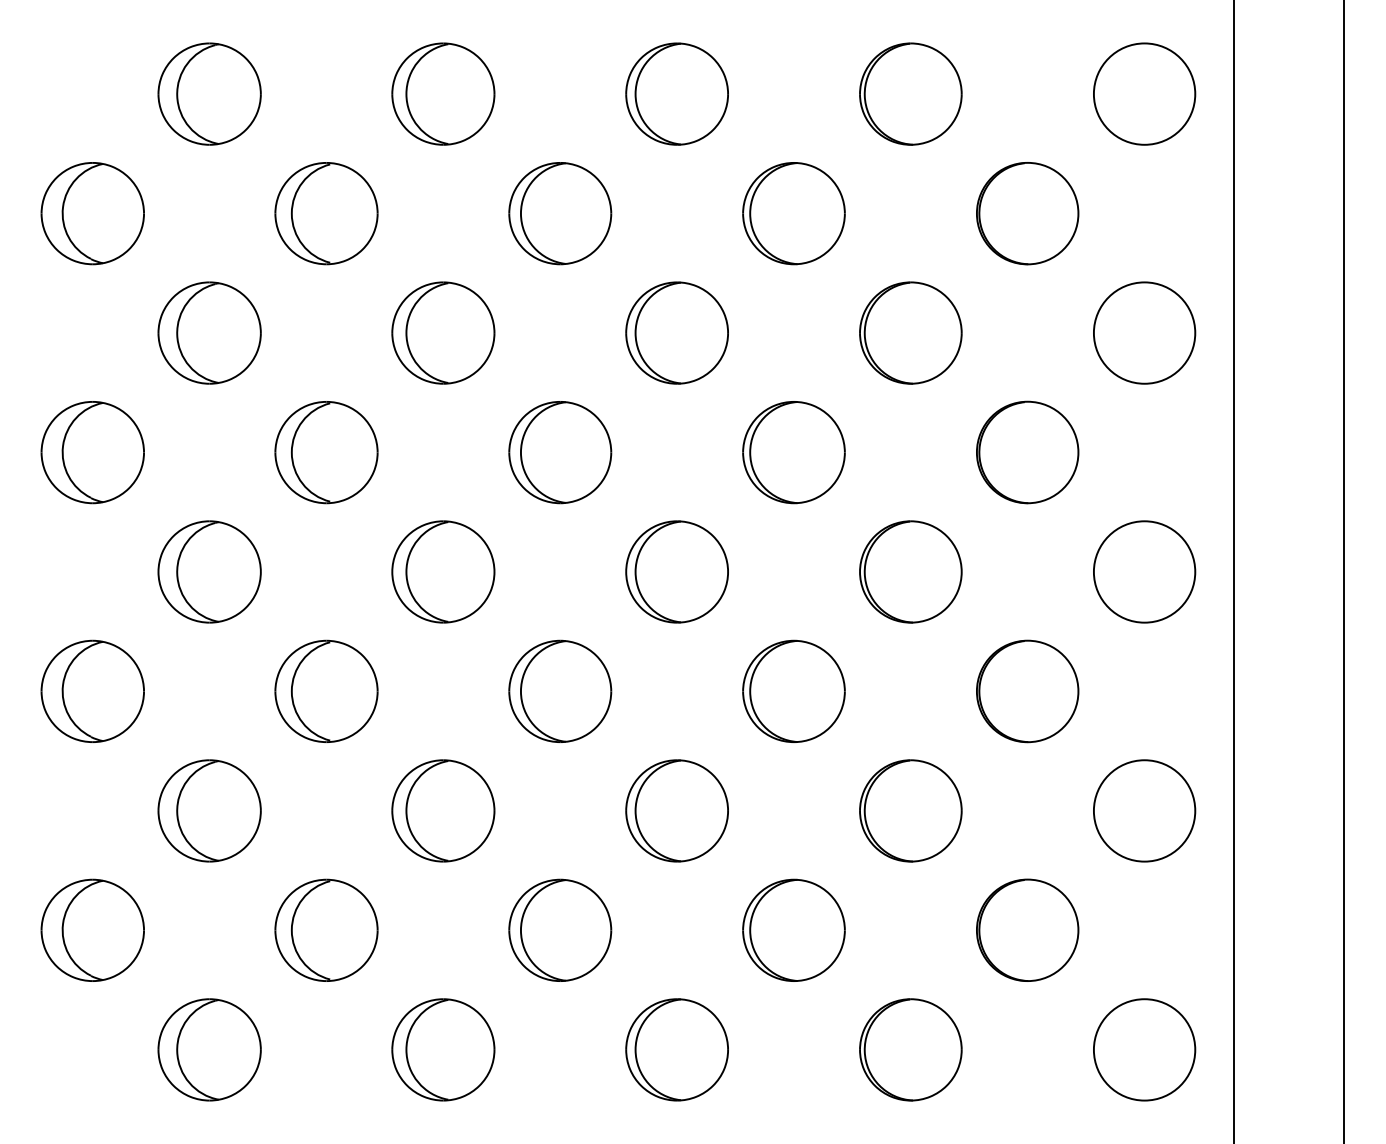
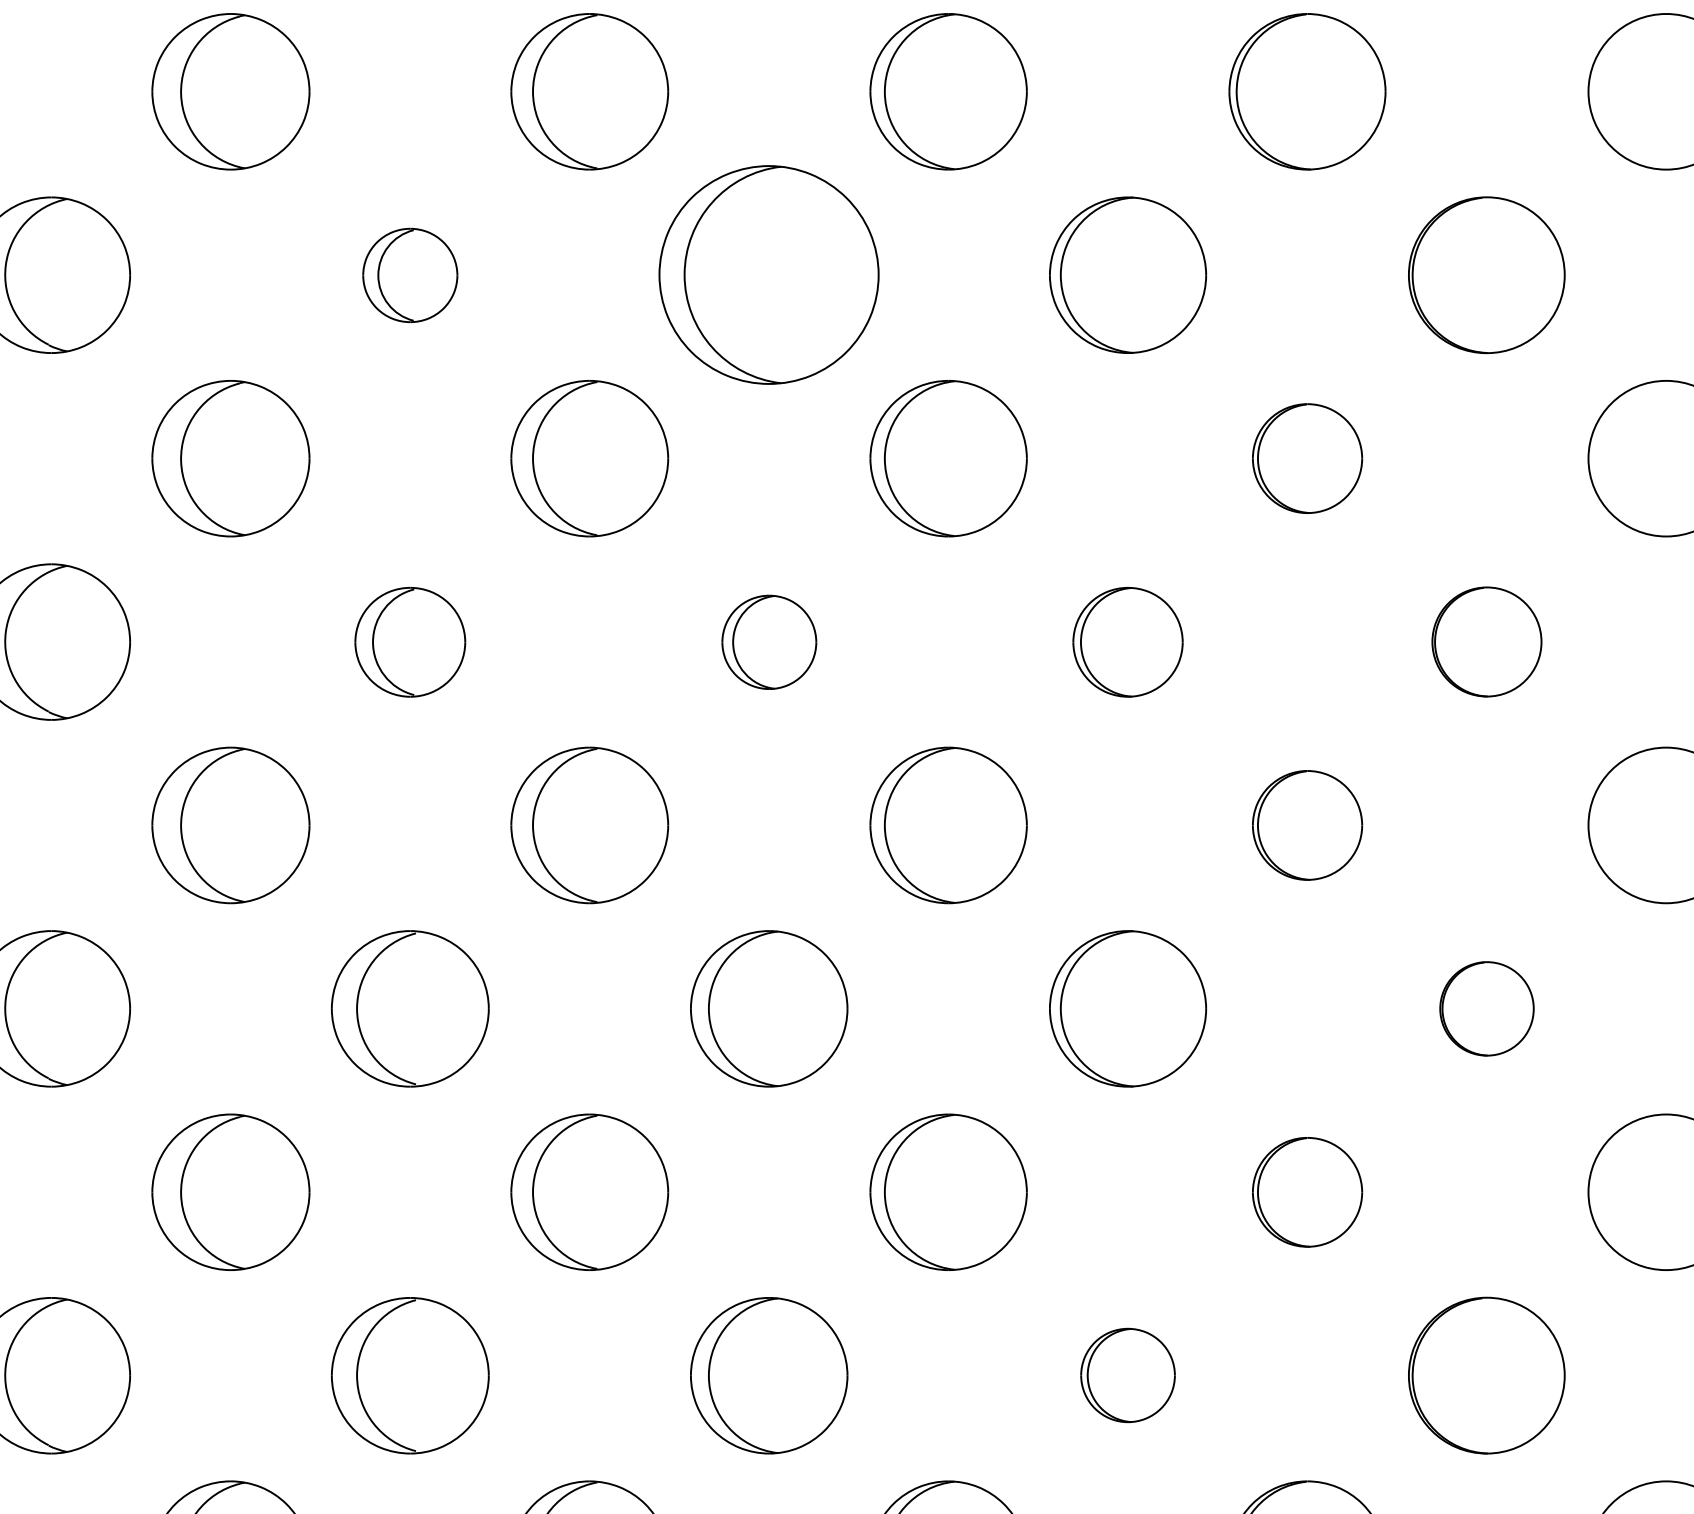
part: (326, 213) -> (410, 275), size x0.6
part: (560, 213) -> (769, 275), size x1.4
part: (910, 332) -> (1306, 457), size x0.7
part: (326, 452) -> (410, 642), size x0.7
part: (560, 452) -> (769, 642), size x0.6
part: (793, 452) -> (1127, 642), size x0.7
part: (1027, 452) -> (1486, 642), size x0.7
part: (910, 571) -> (1306, 824), size x0.7
part: (1027, 691) -> (1486, 1008), size x0.6
part: (910, 810) -> (1306, 1191), size x0.7
part: (793, 929) -> (1127, 1374), size x0.6

